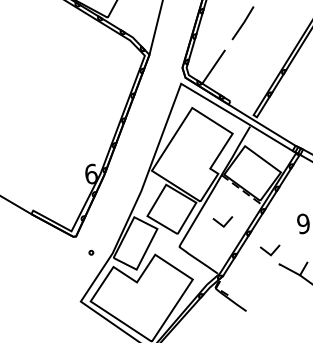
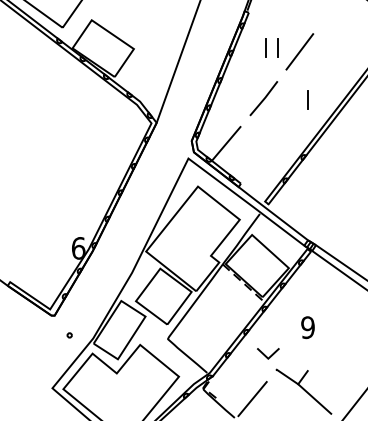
line: (282, 20) -> (307, 99), added
line: (221, 224) -> (217, 318), removed
line: (260, 293) -> (252, 399), added

